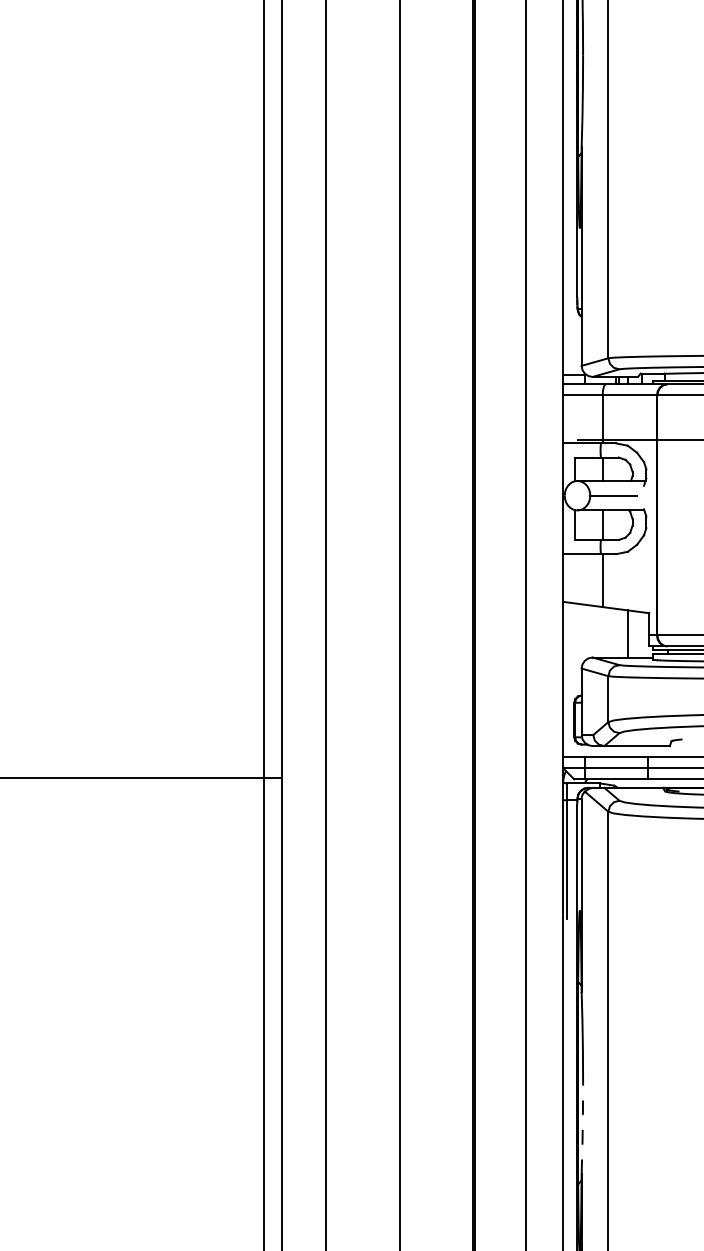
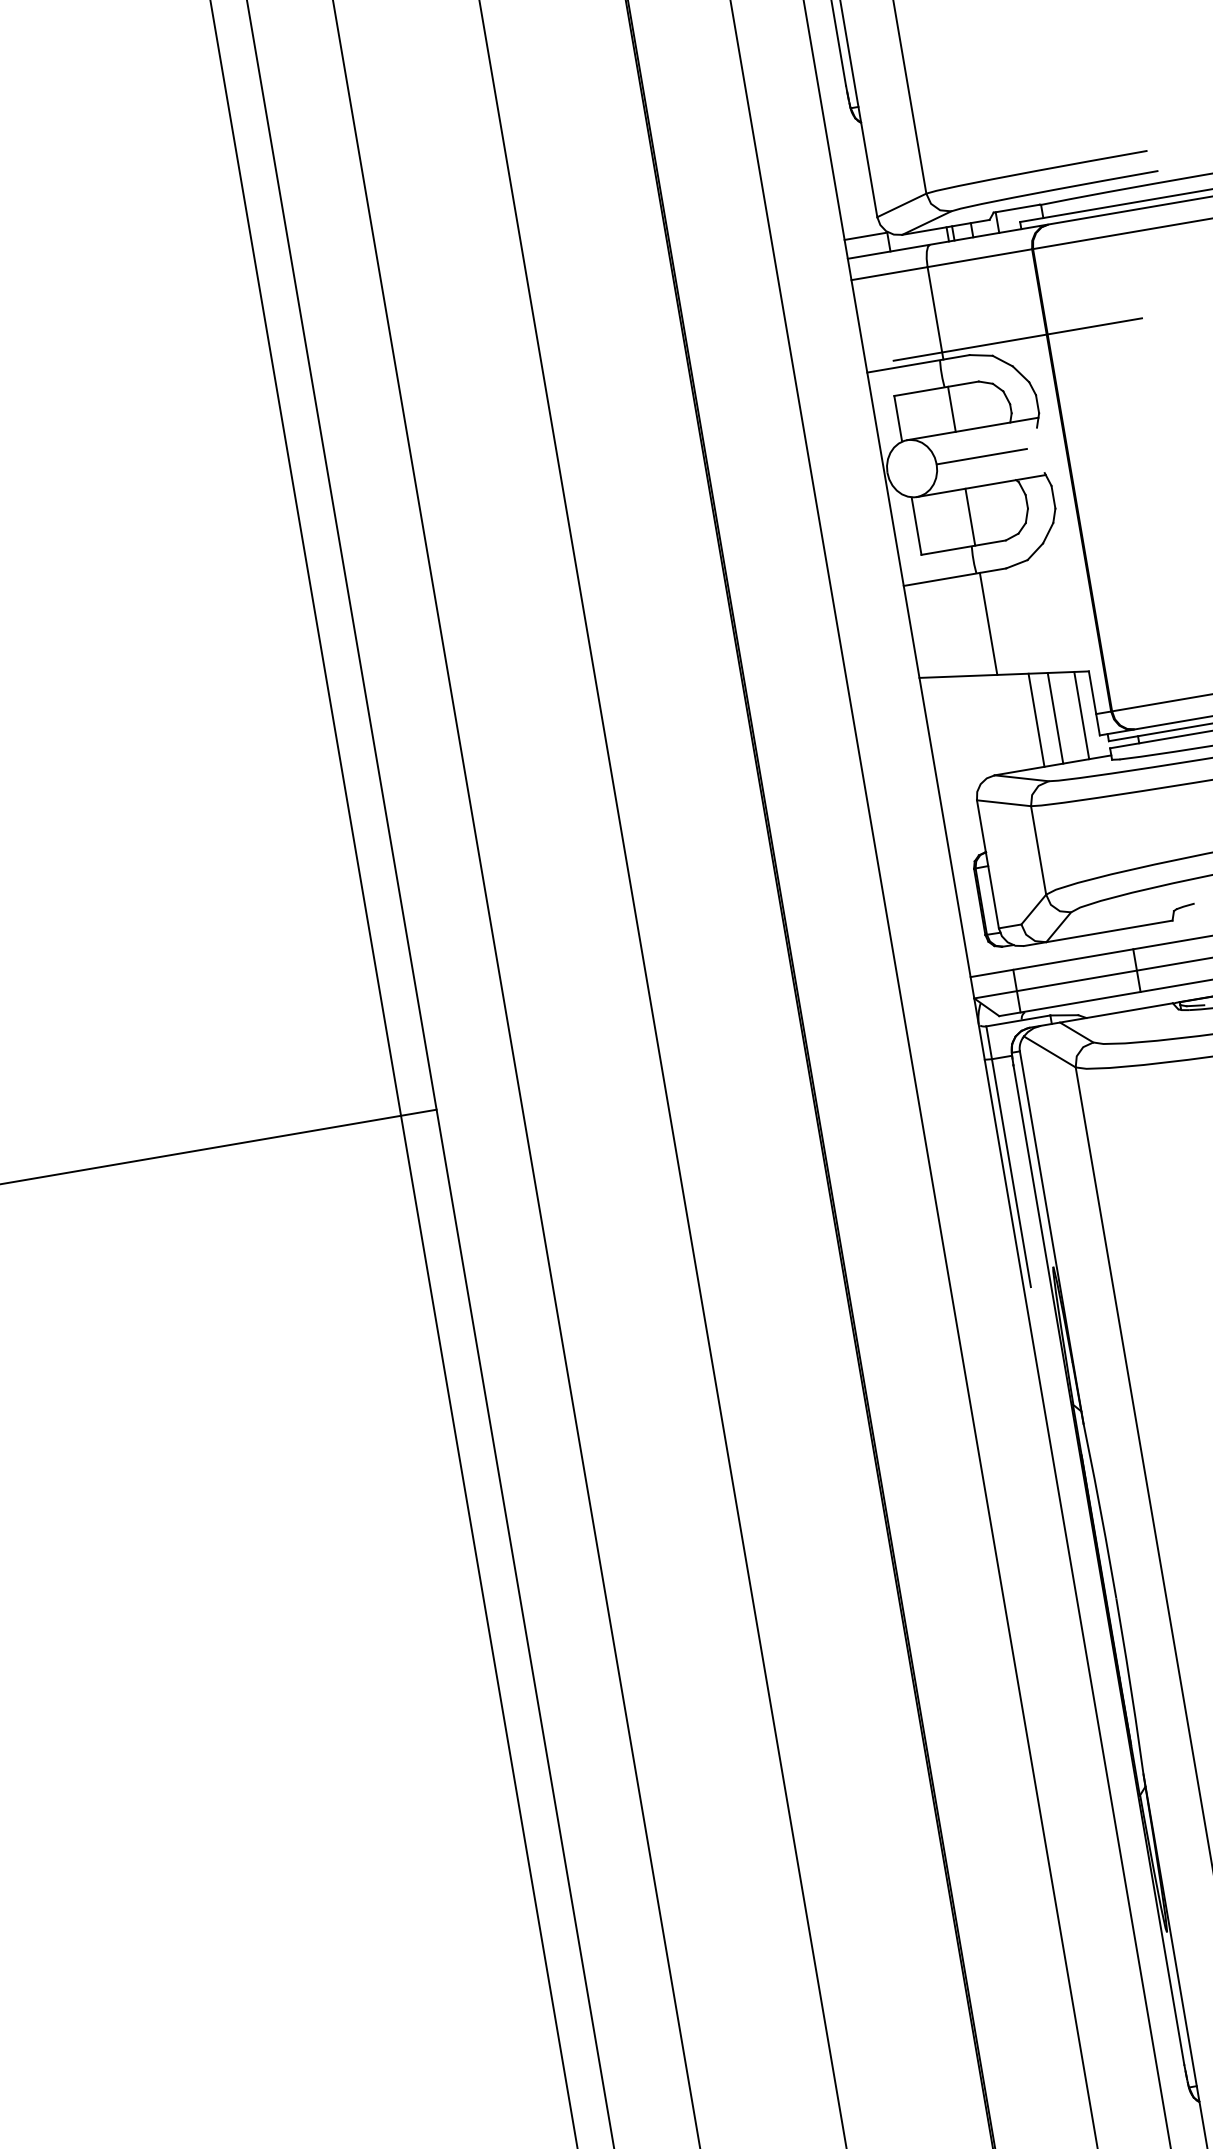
line: (618, 633) -> (1036, 720), added
line: (641, 634) -> (1081, 714), added
line: (582, 1128) -> (1130, 1686), dashed -> solid

